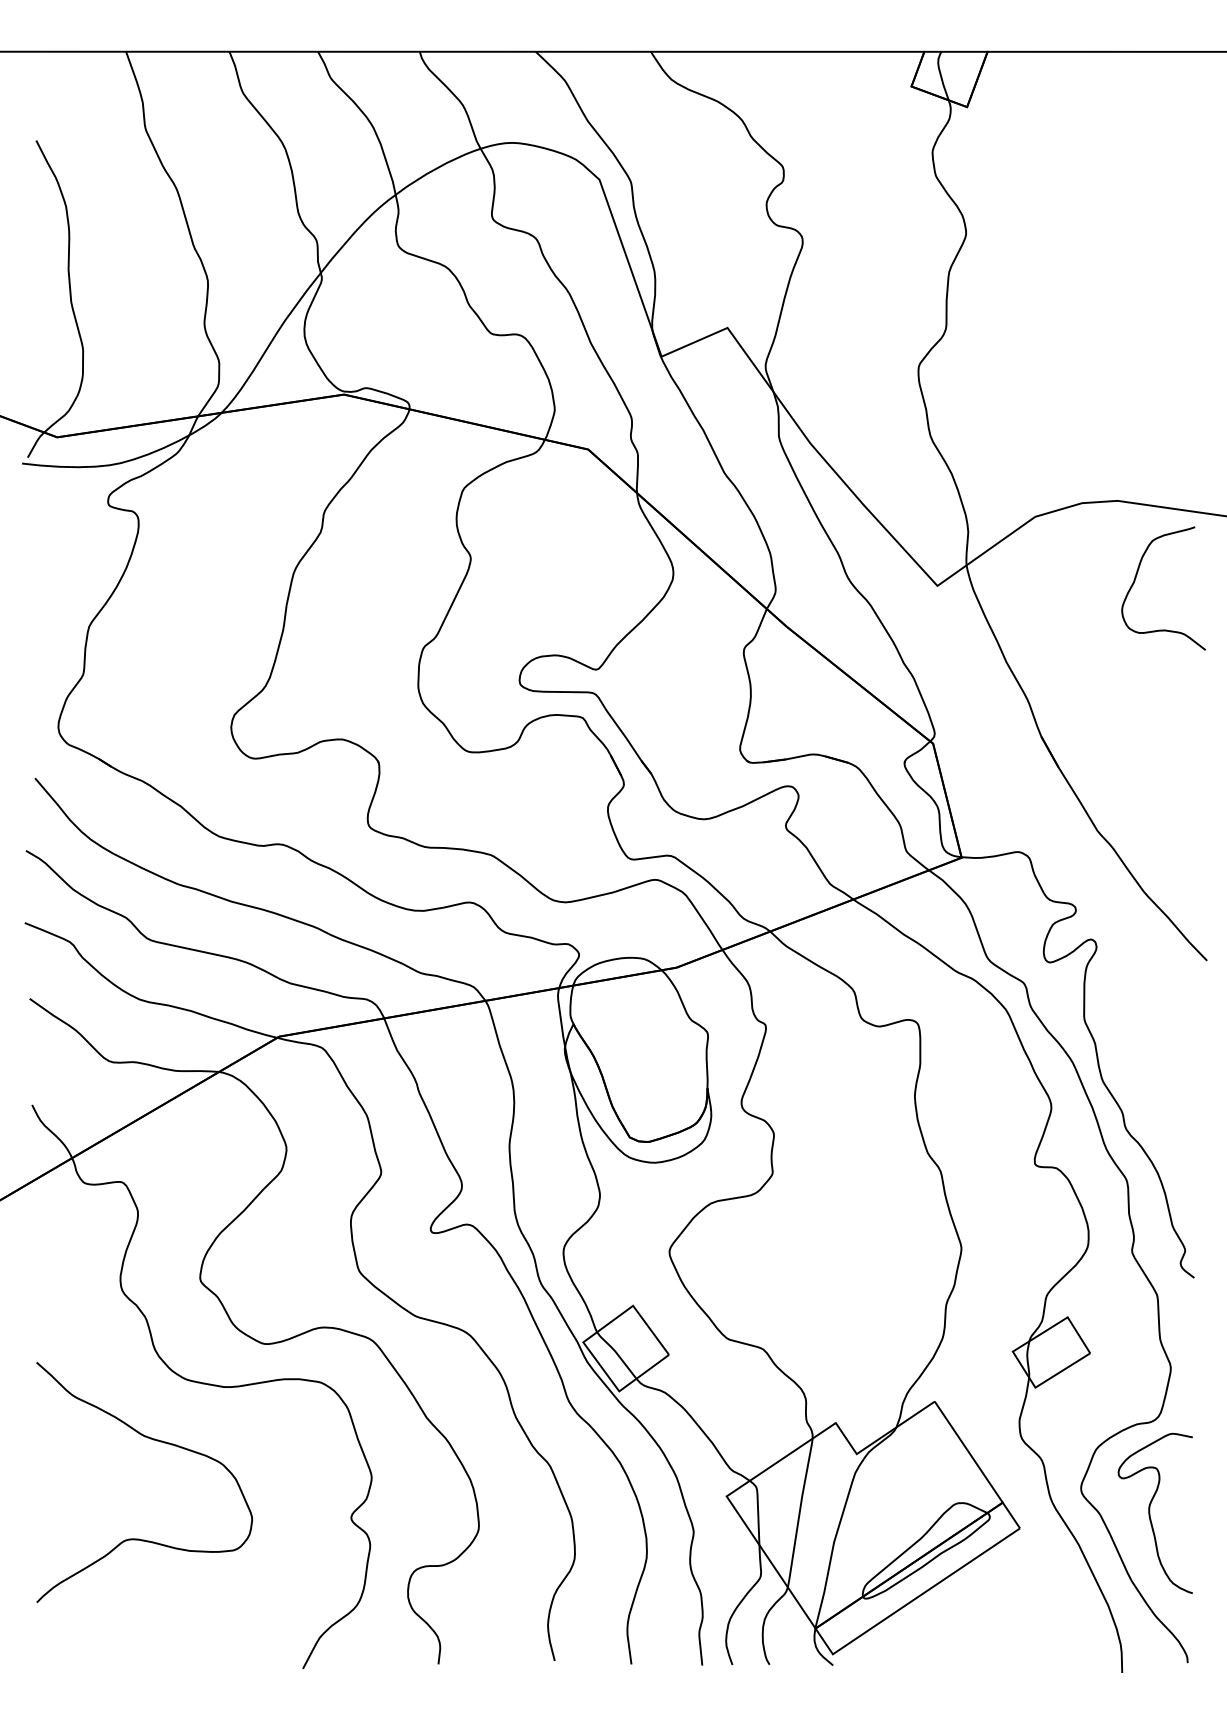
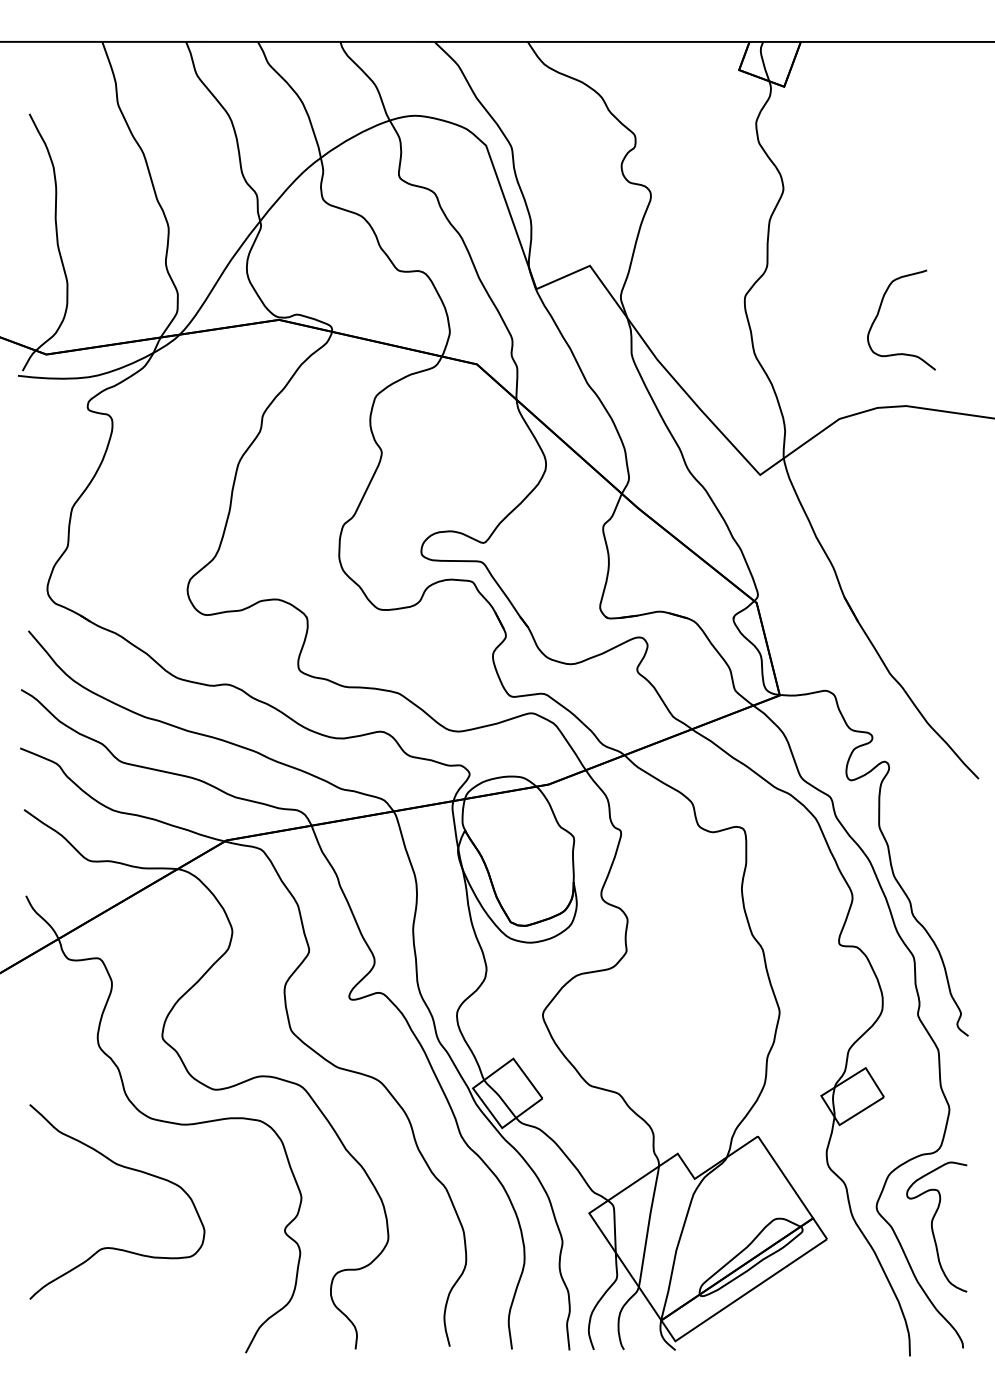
curve: (1136, 579) -> (879, 312), moved

